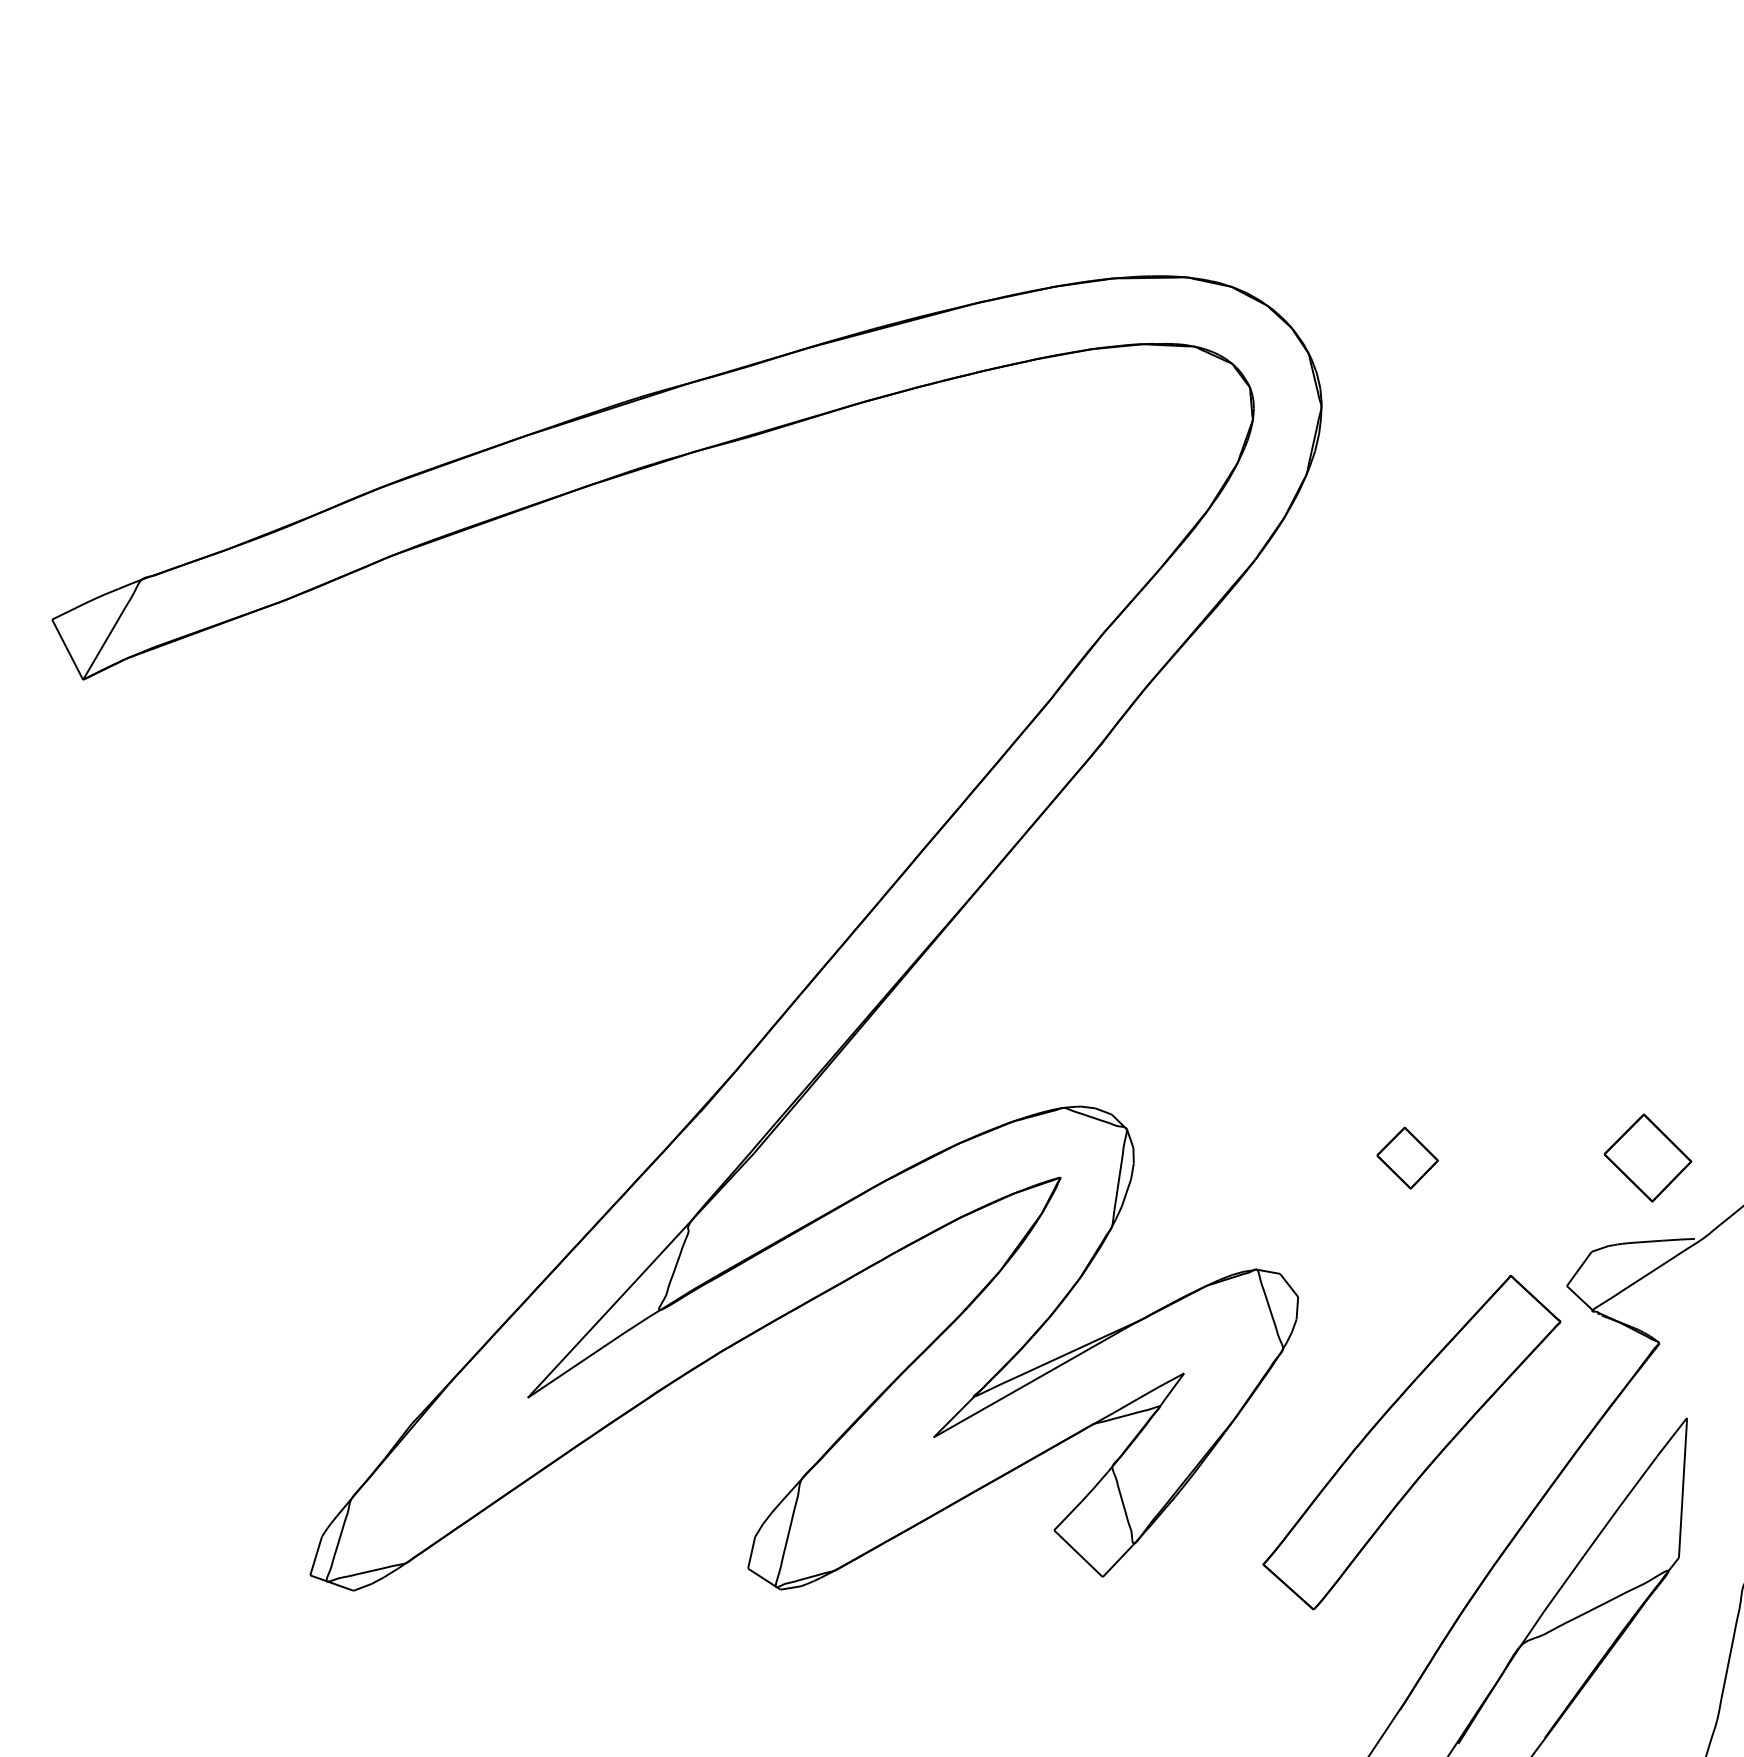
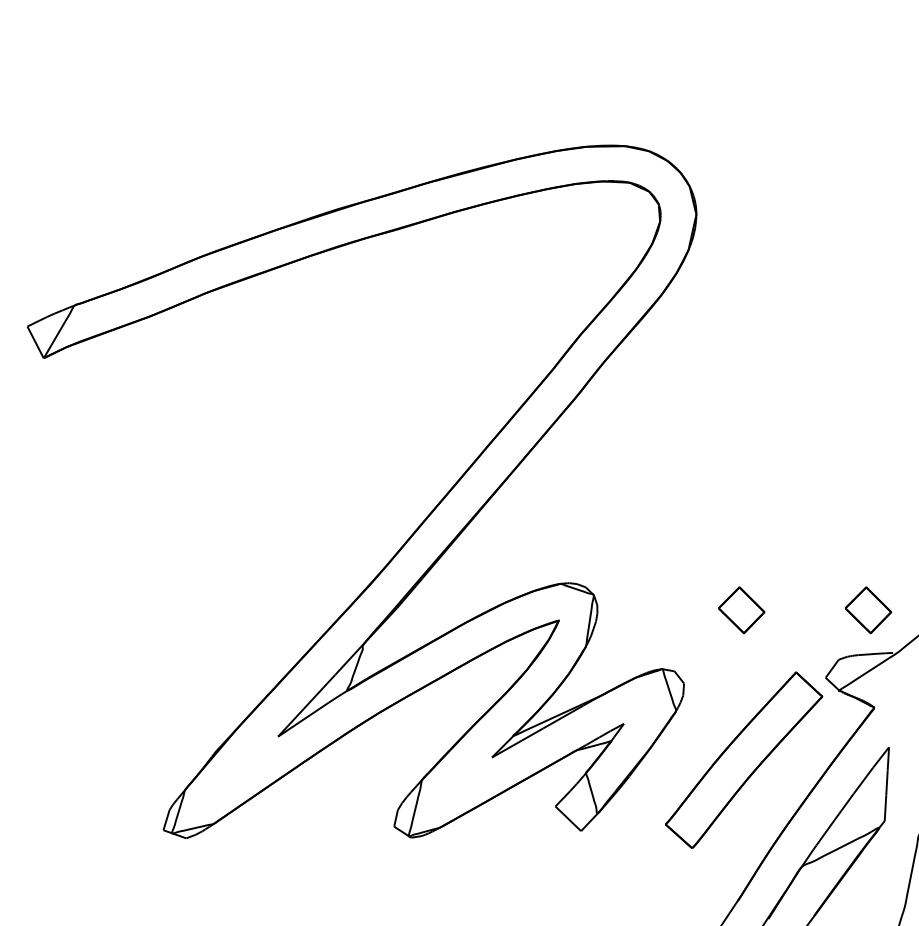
part: (1407, 1158) -> (741, 610), size x1.43

